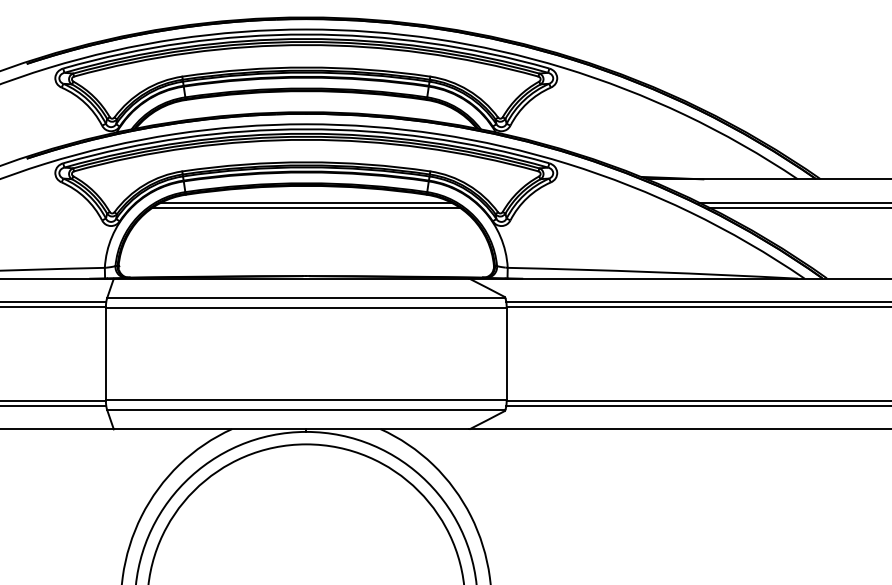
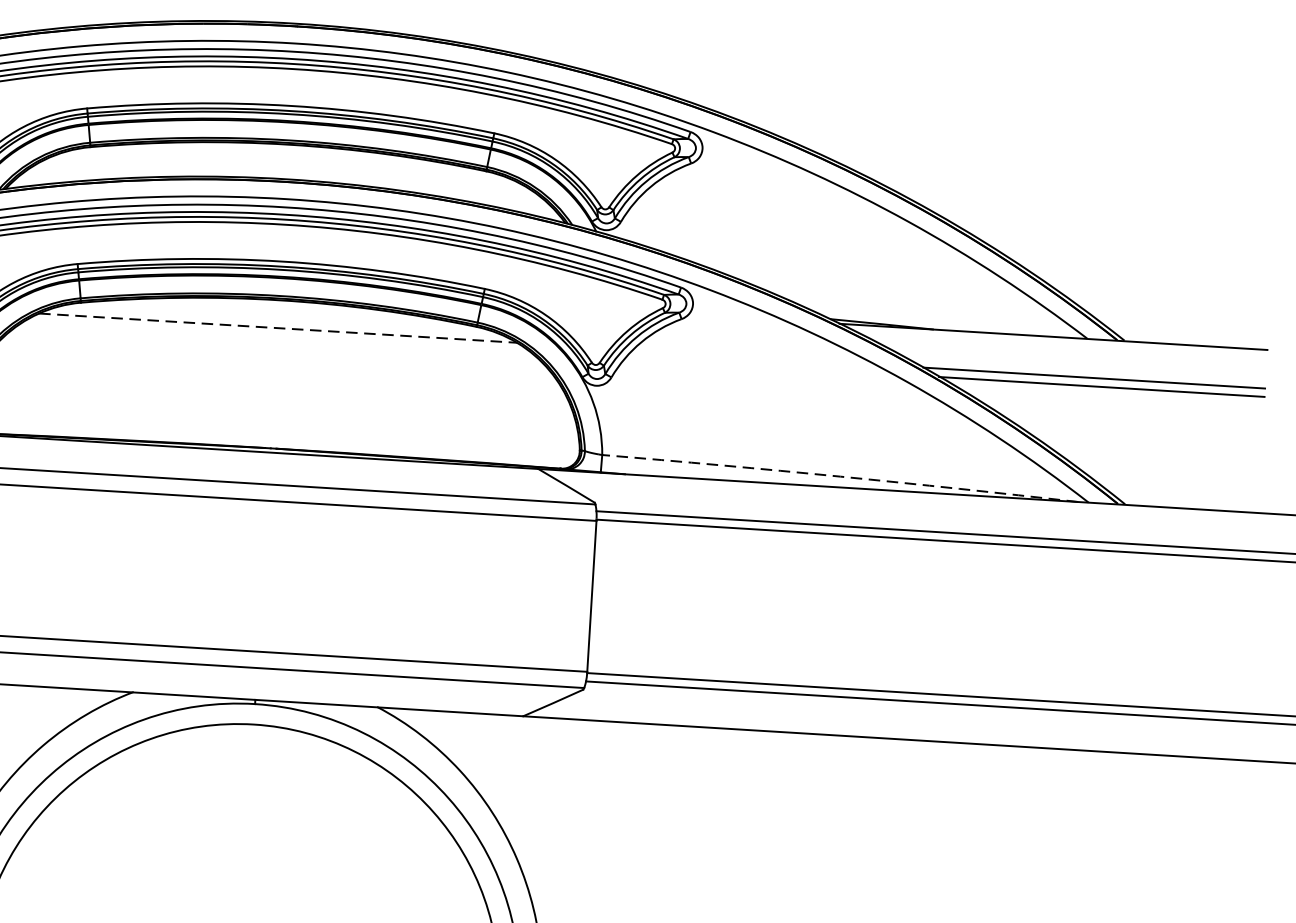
line: (306, 202) -> (278, 327), solid -> dashed
line: (306, 208) -> (277, 337), removed
arc: (653, 272) -> (841, 477), solid -> dashed

